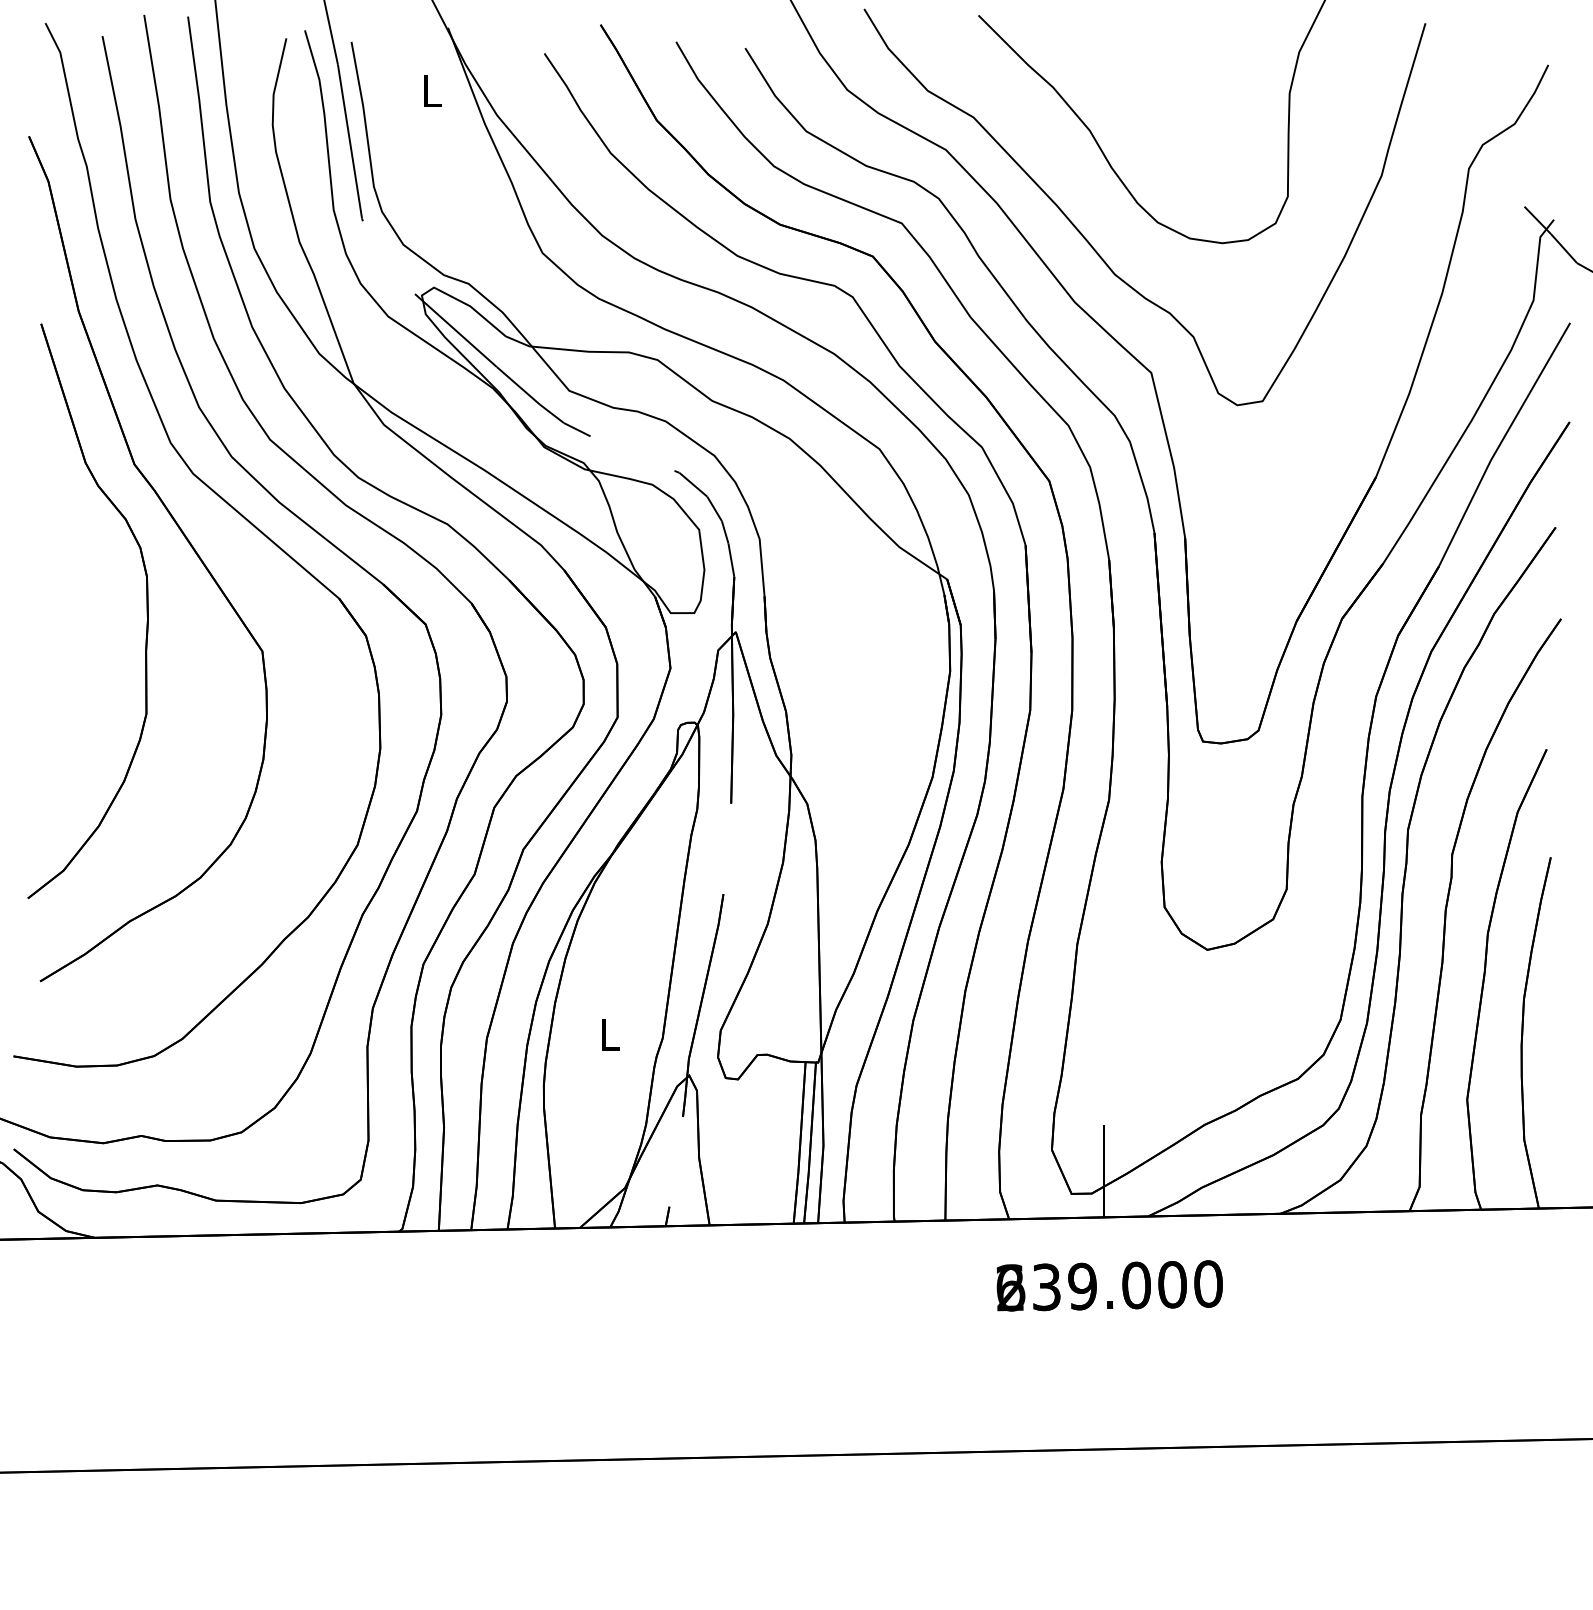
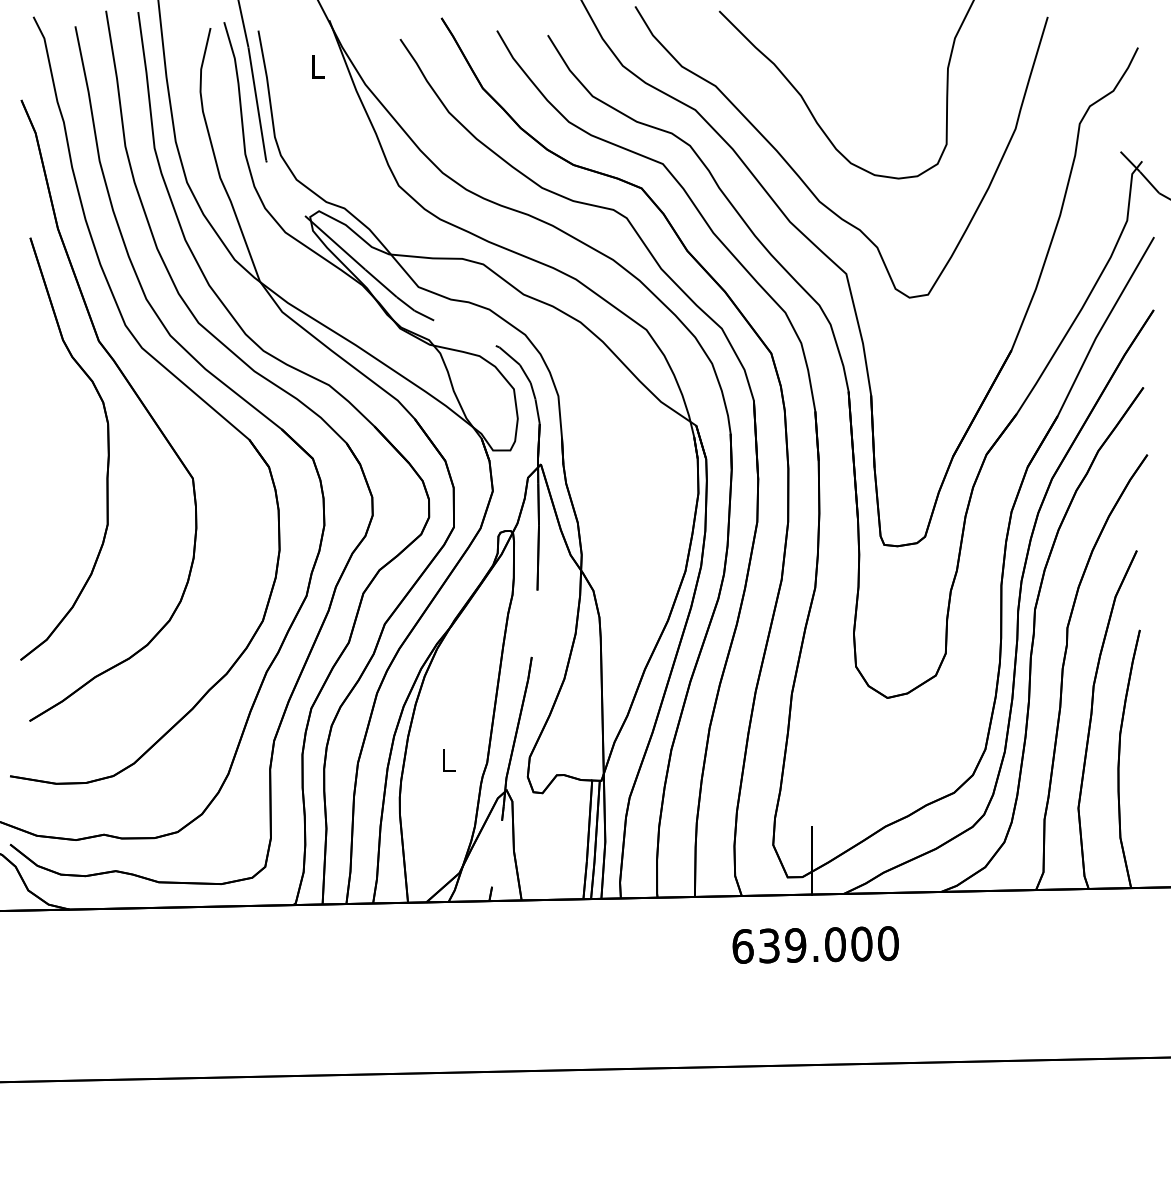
text: (1010, 1287) -> (742, 946), 239.000 -> 639.000

